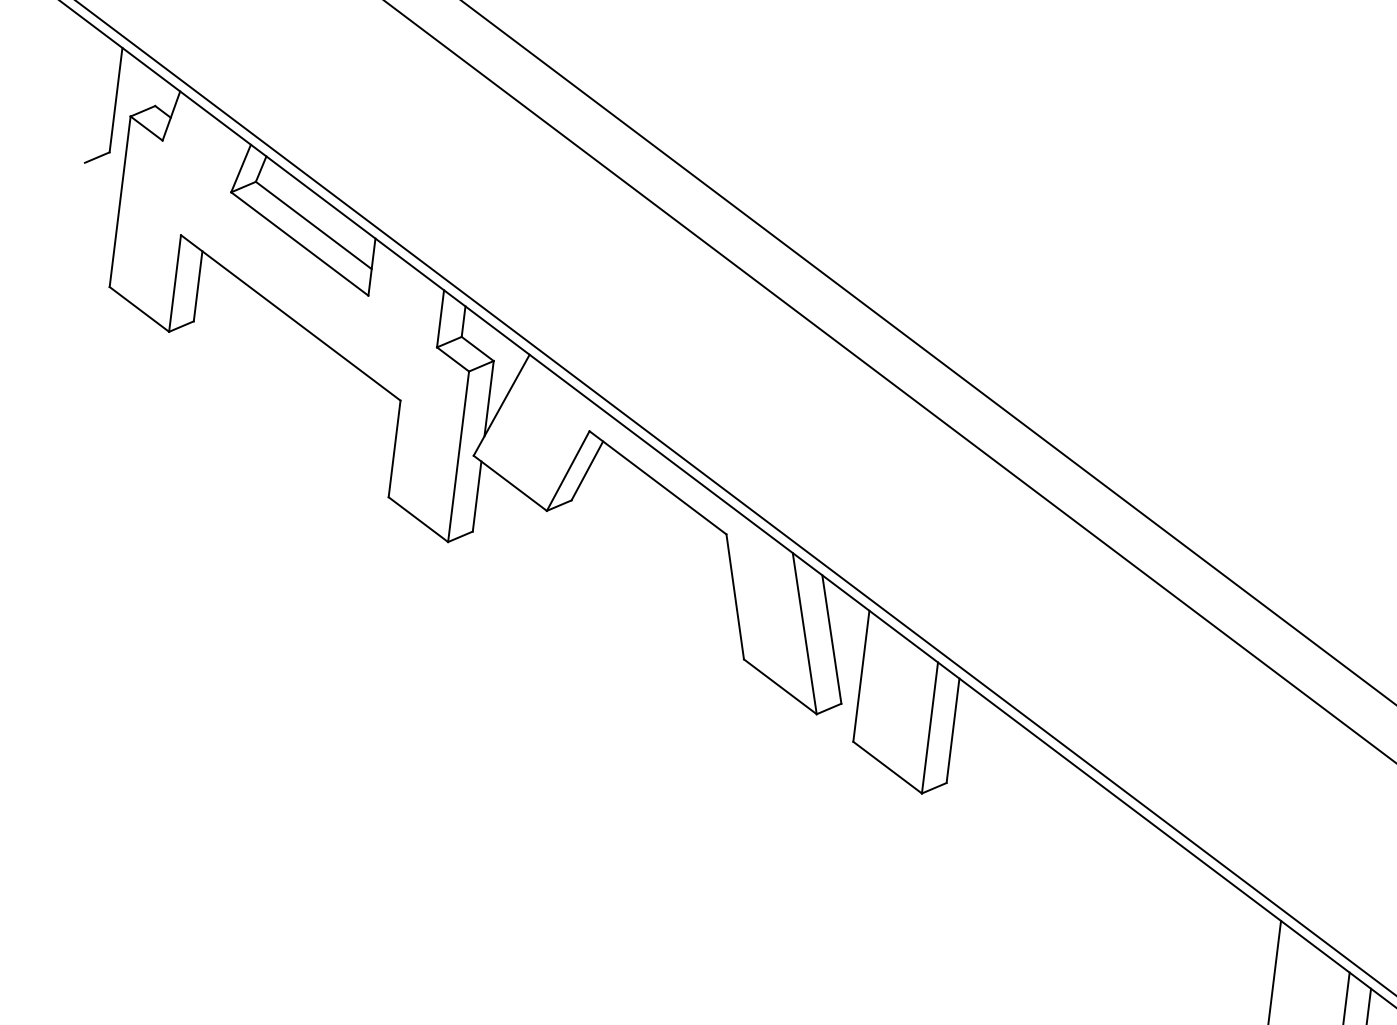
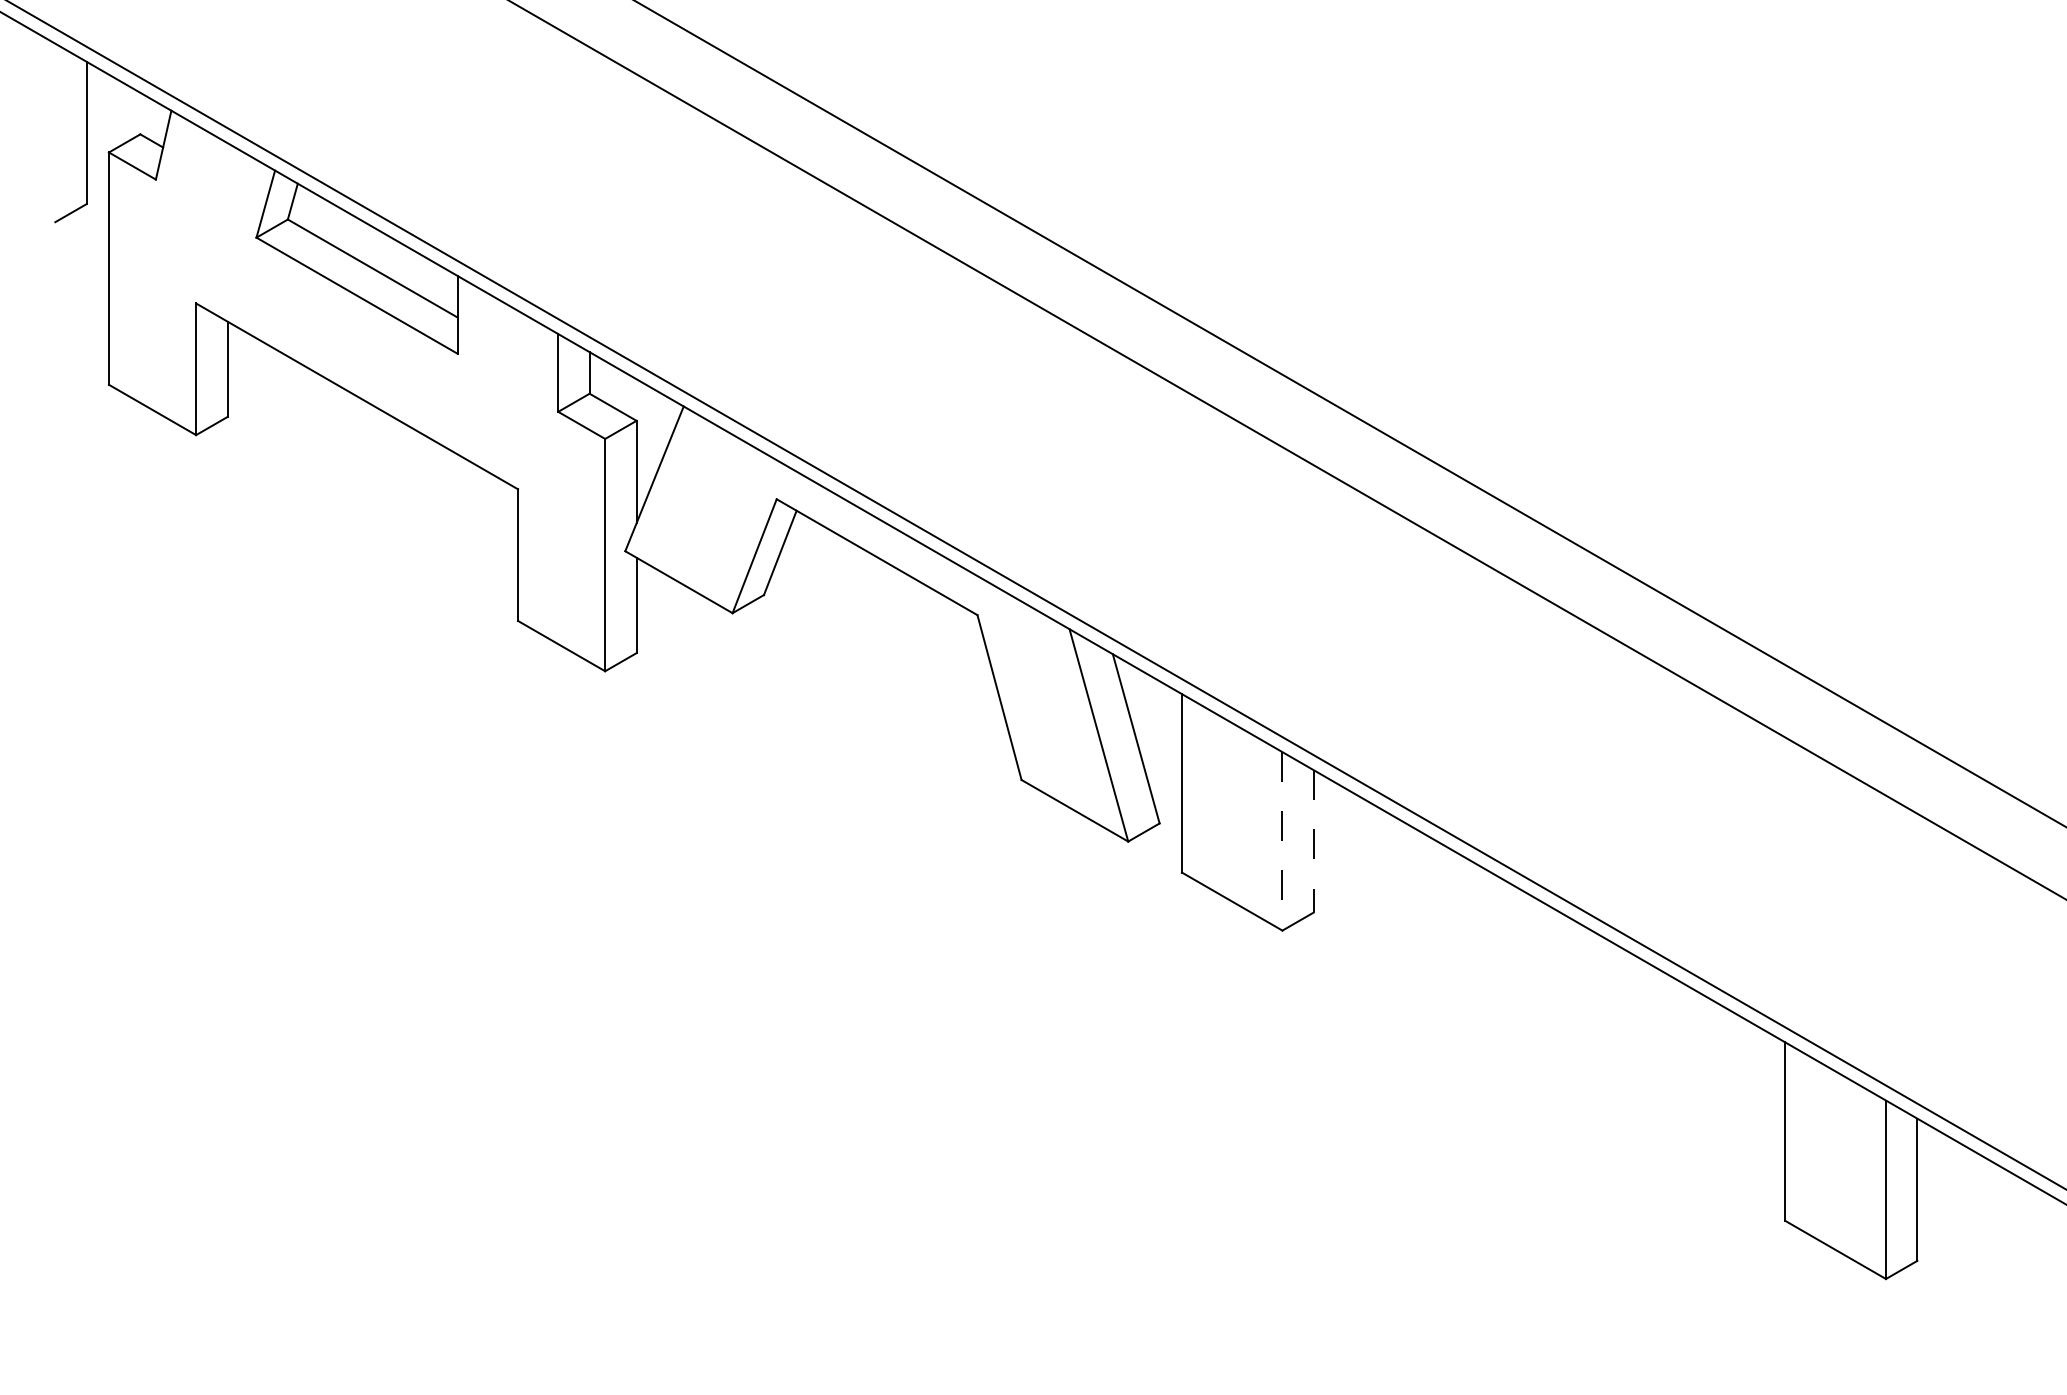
line: (929, 728) -> (1282, 841), solid -> dashed
line: (952, 730) -> (1313, 841), solid -> dashed

